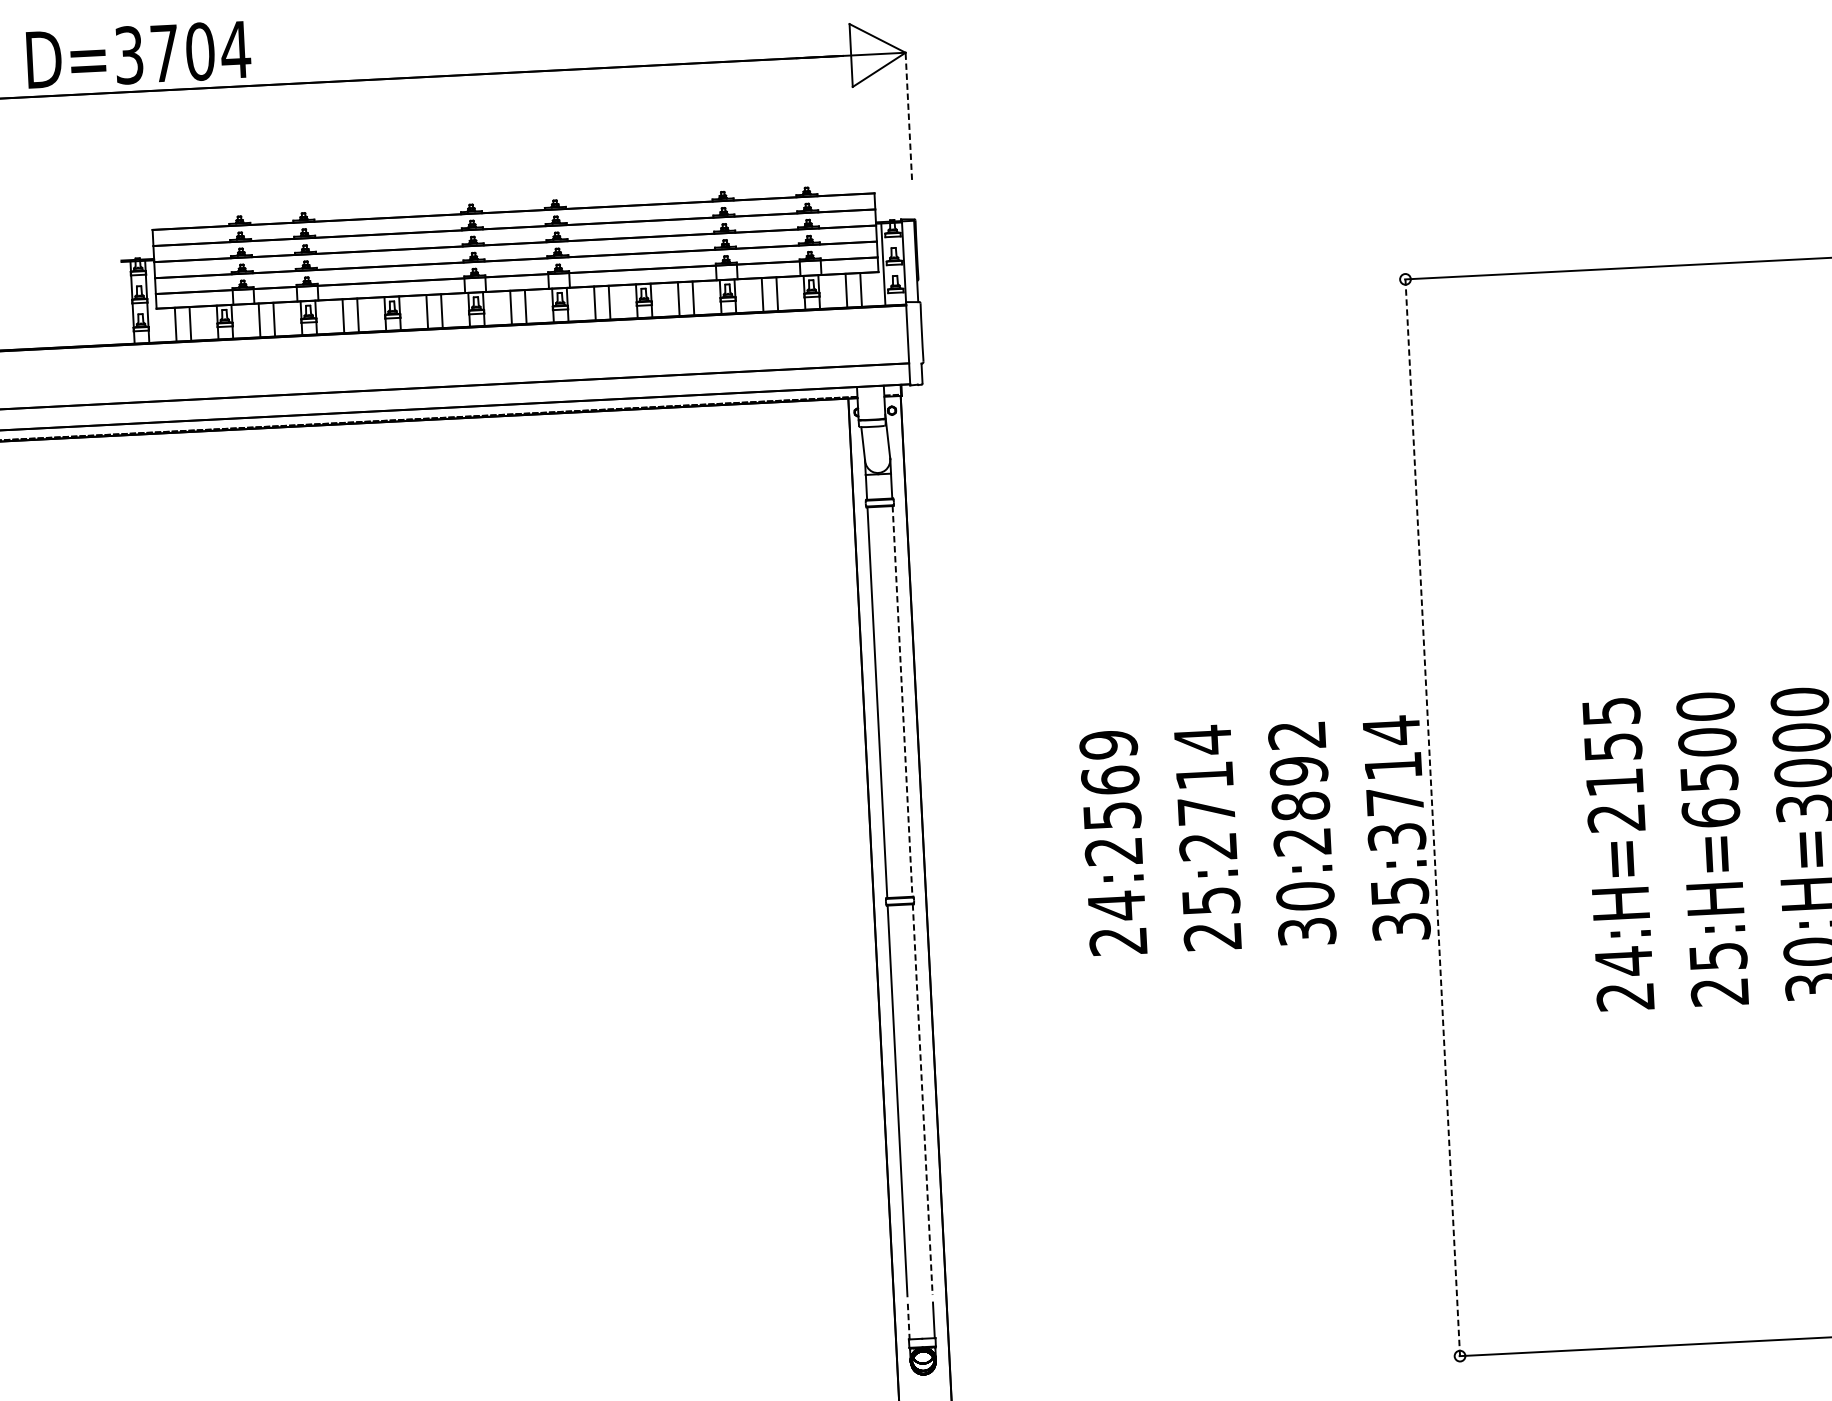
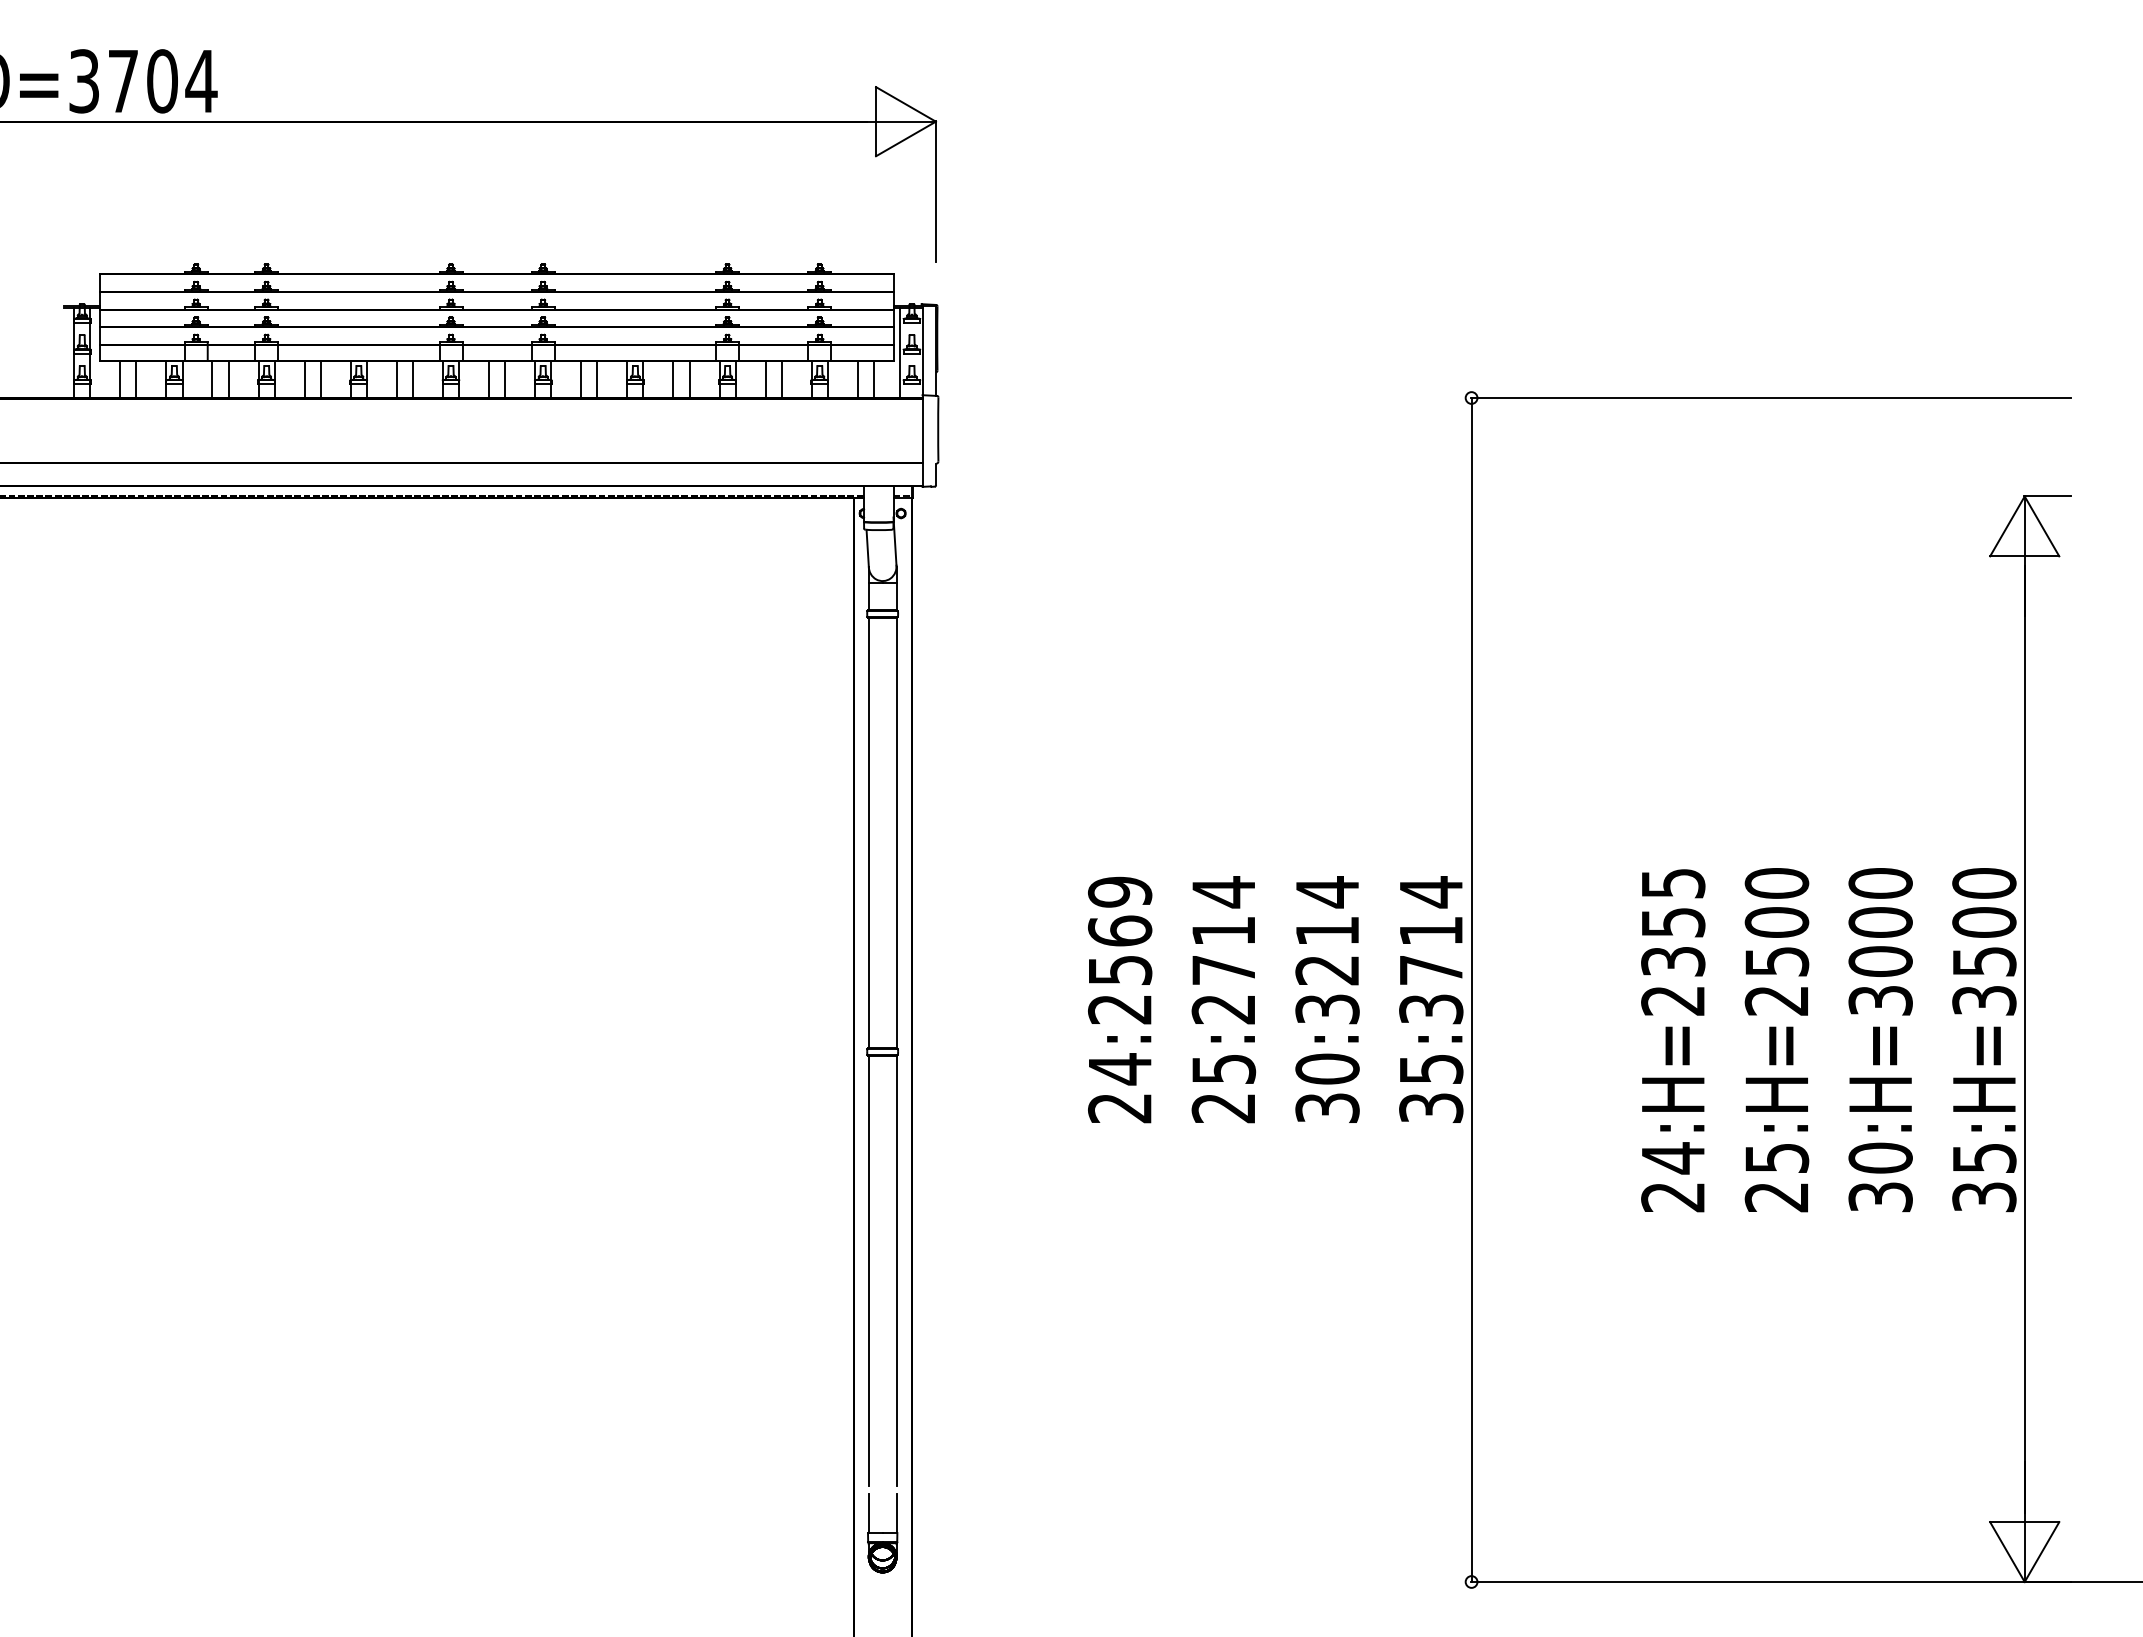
line: (908, 115) -> (935, 190), dashed -> solid
line: (902, 701) -> (896, 832), dashed -> solid
text: (1615, 782) -> (1673, 961), 24:H=2155 -> 24:H=2355
text: (1299, 788) -> (1327, 950), 30:2892 -> 30:3214
text: (1710, 813) -> (1776, 1000), 25:H=6500 -> 25:H=2500
line: (1432, 818) -> (1471, 990), dashed -> solid
line: (922, 1099) -> (896, 1270), dashed -> solid
line: (908, 1321) -> (868, 1513), dashed -> solid

